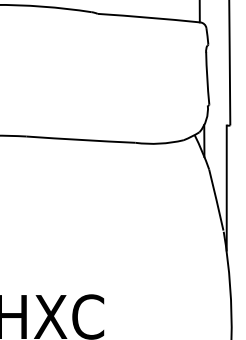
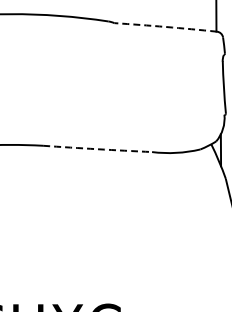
arc: (149, 17) -> (166, 26), solid -> dashed
arc: (80, 139) -> (97, 148), solid -> dashed

